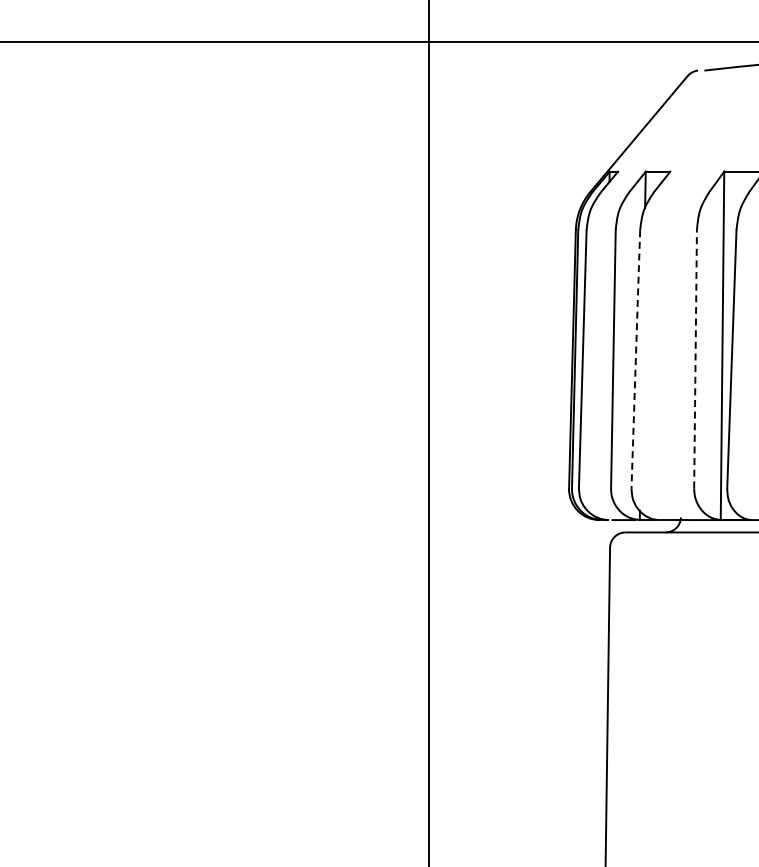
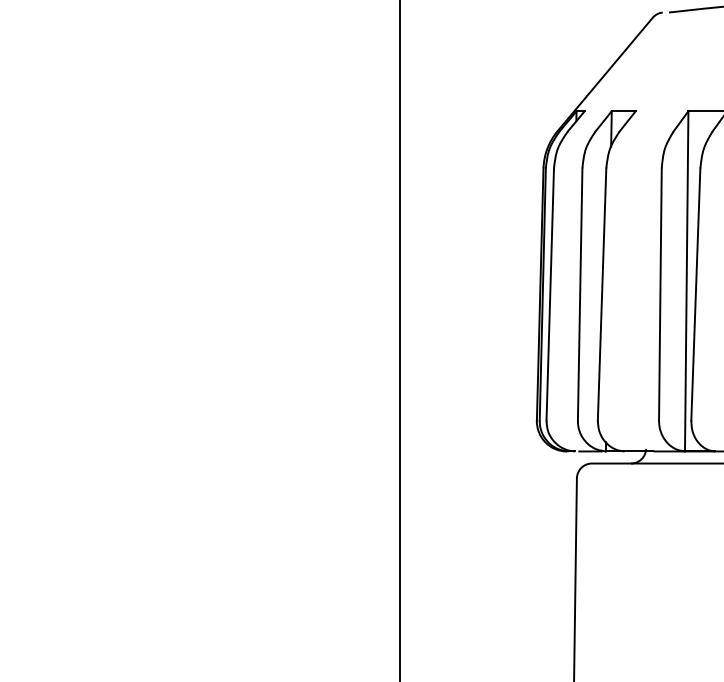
line: (695, 358) -> (660, 293), dashed -> solid
line: (635, 359) -> (601, 294), dashed -> solid

